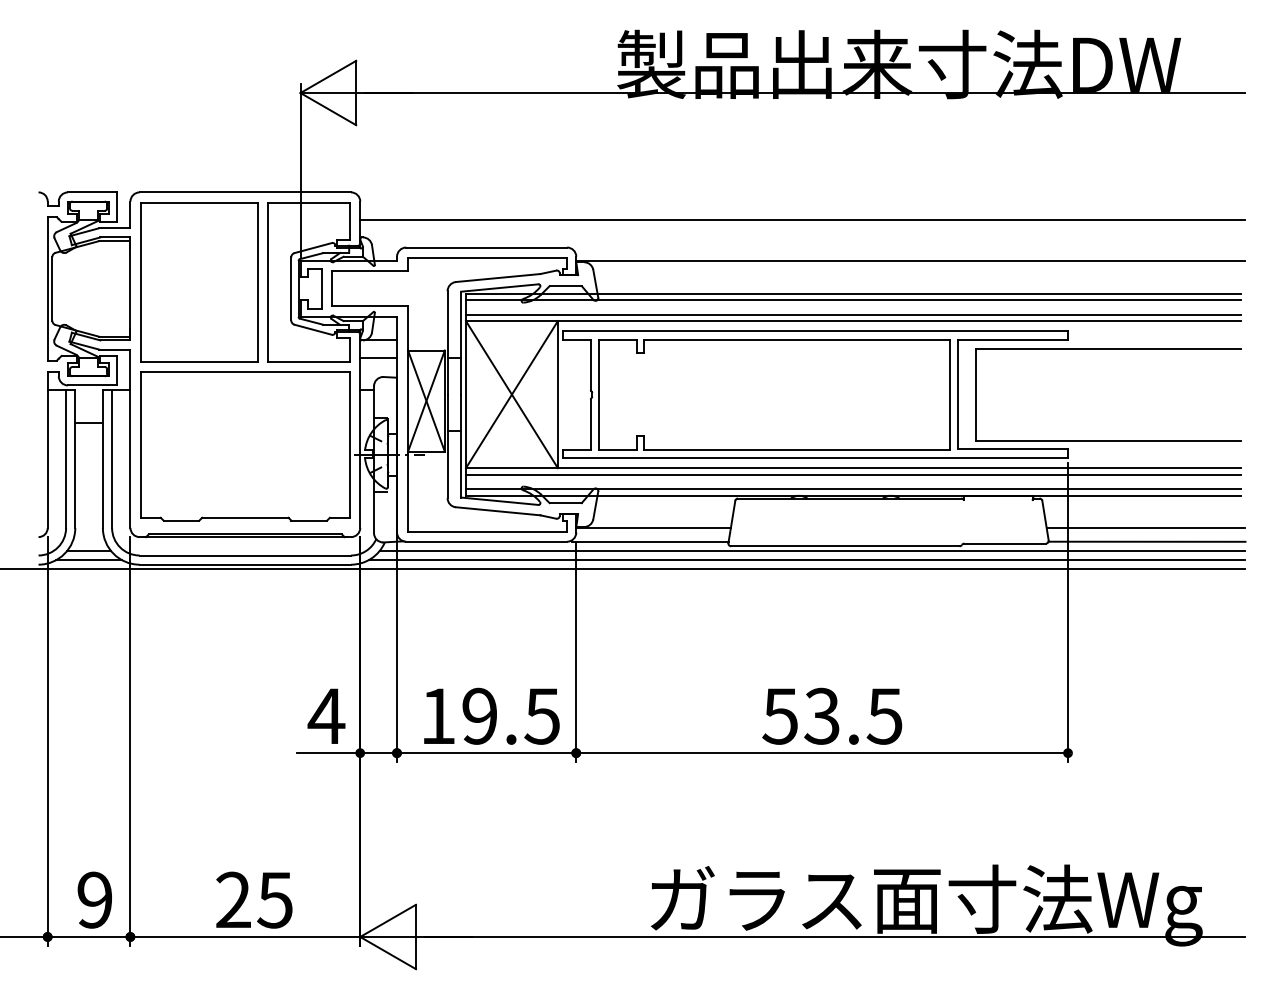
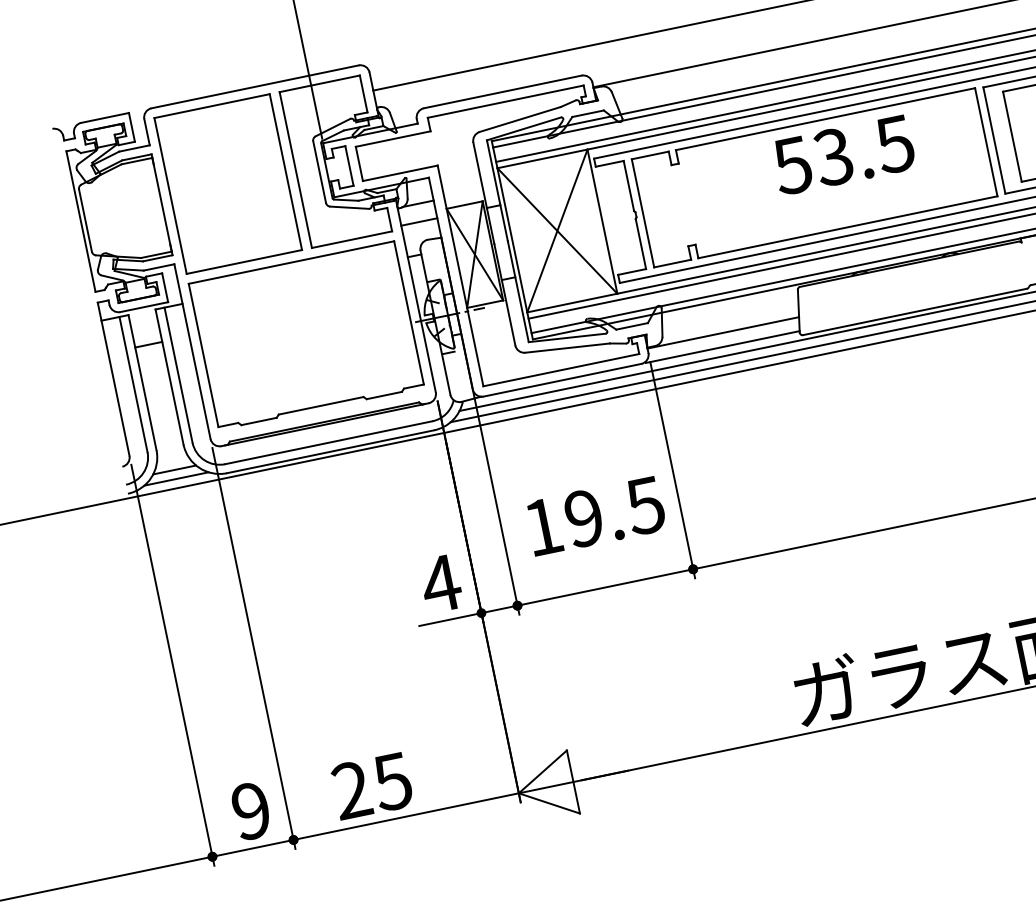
text: (491, 715) -> (595, 515), moved
text: (832, 715) -> (843, 154), moved
text: (254, 899) -> (372, 785), moved

